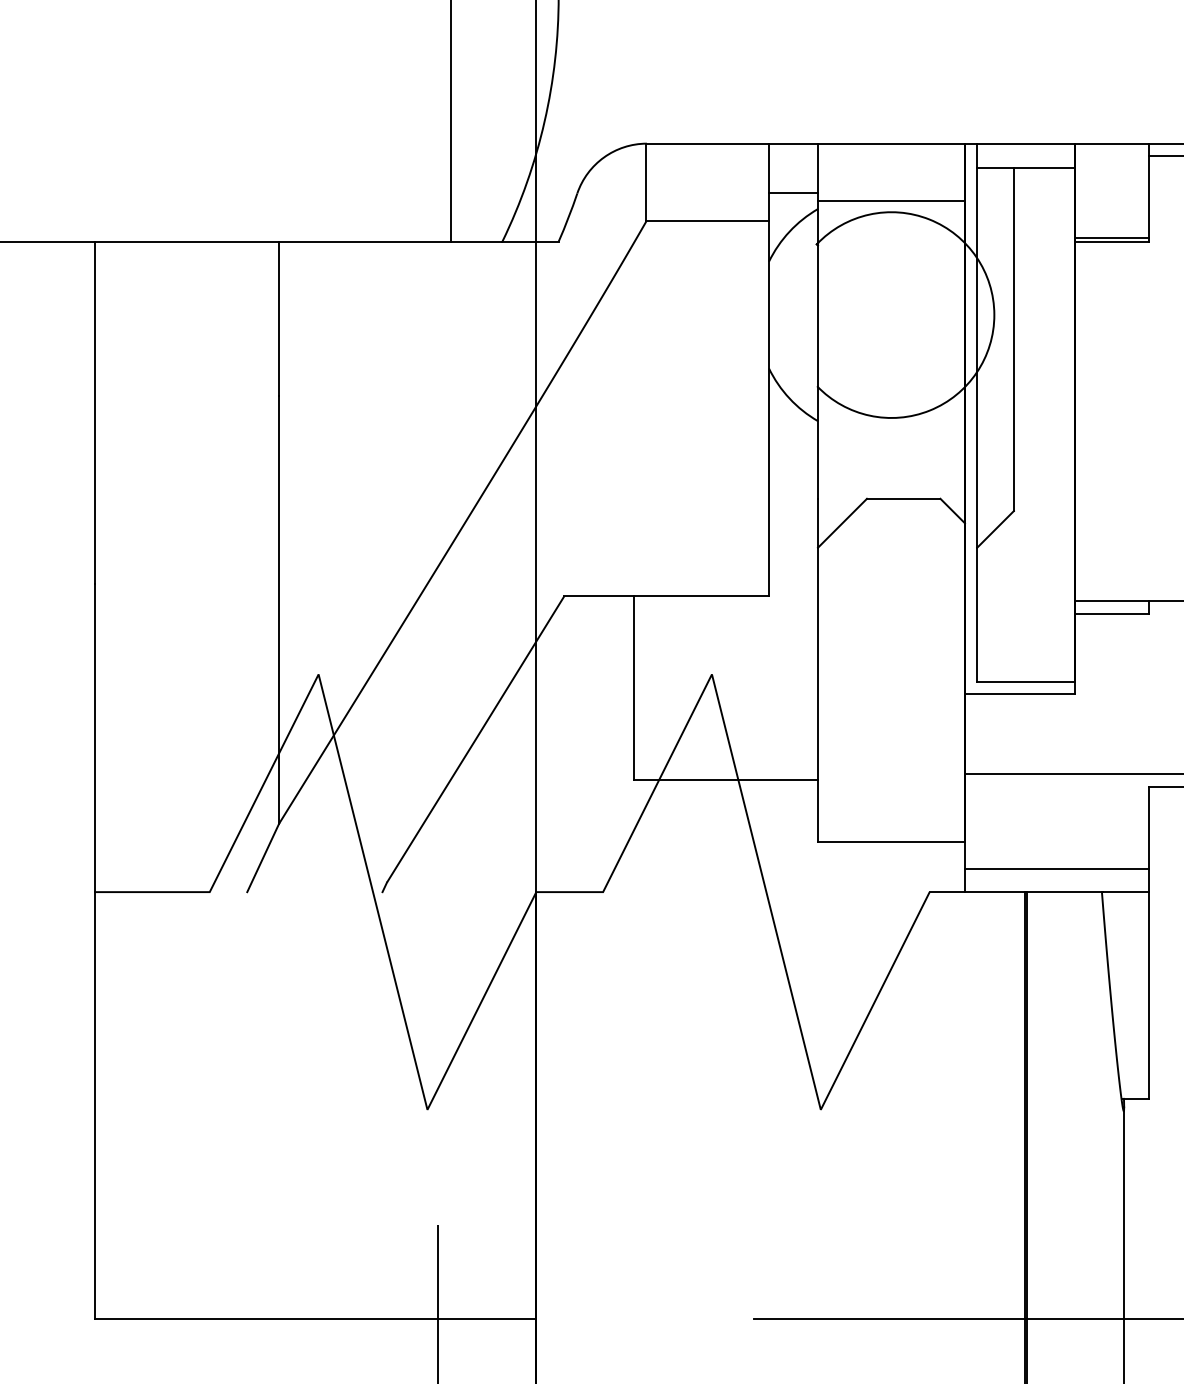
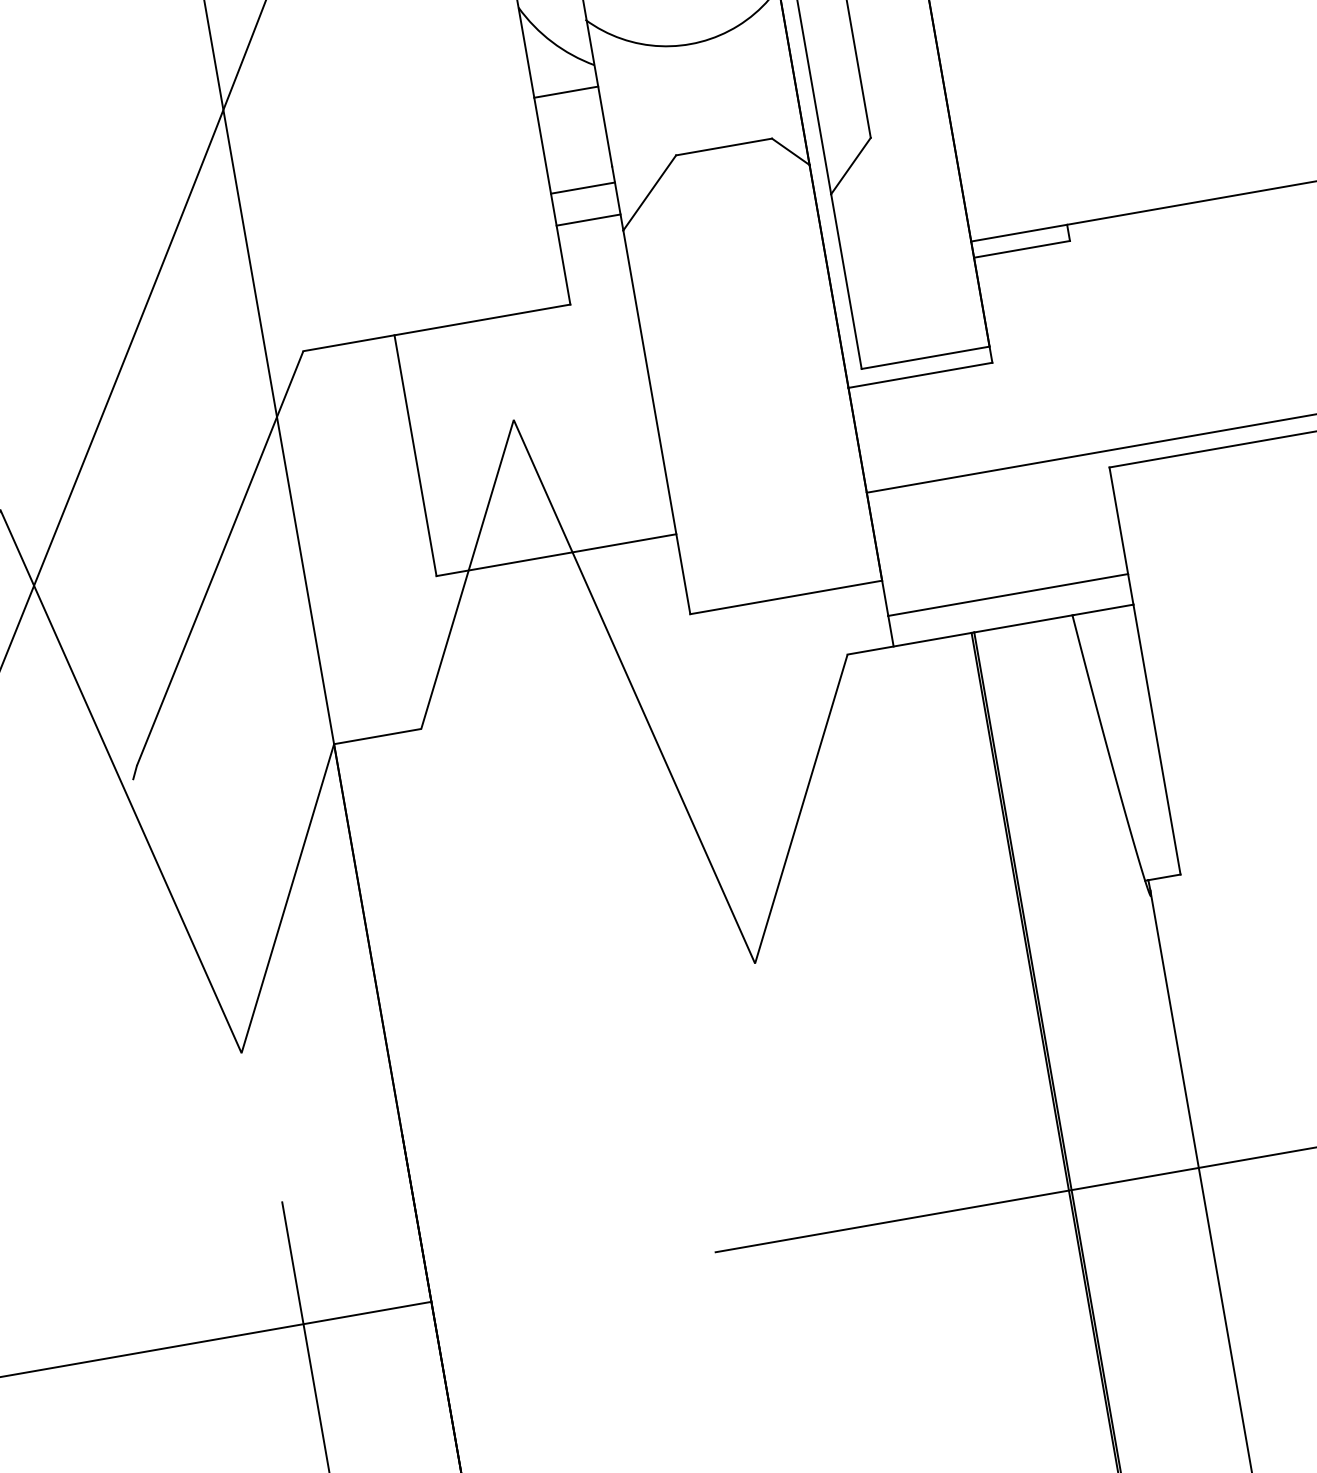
line: (793, 437) -> (566, 92), added
line: (793, 511) -> (583, 188), added
line: (793, 535) -> (588, 220), added

